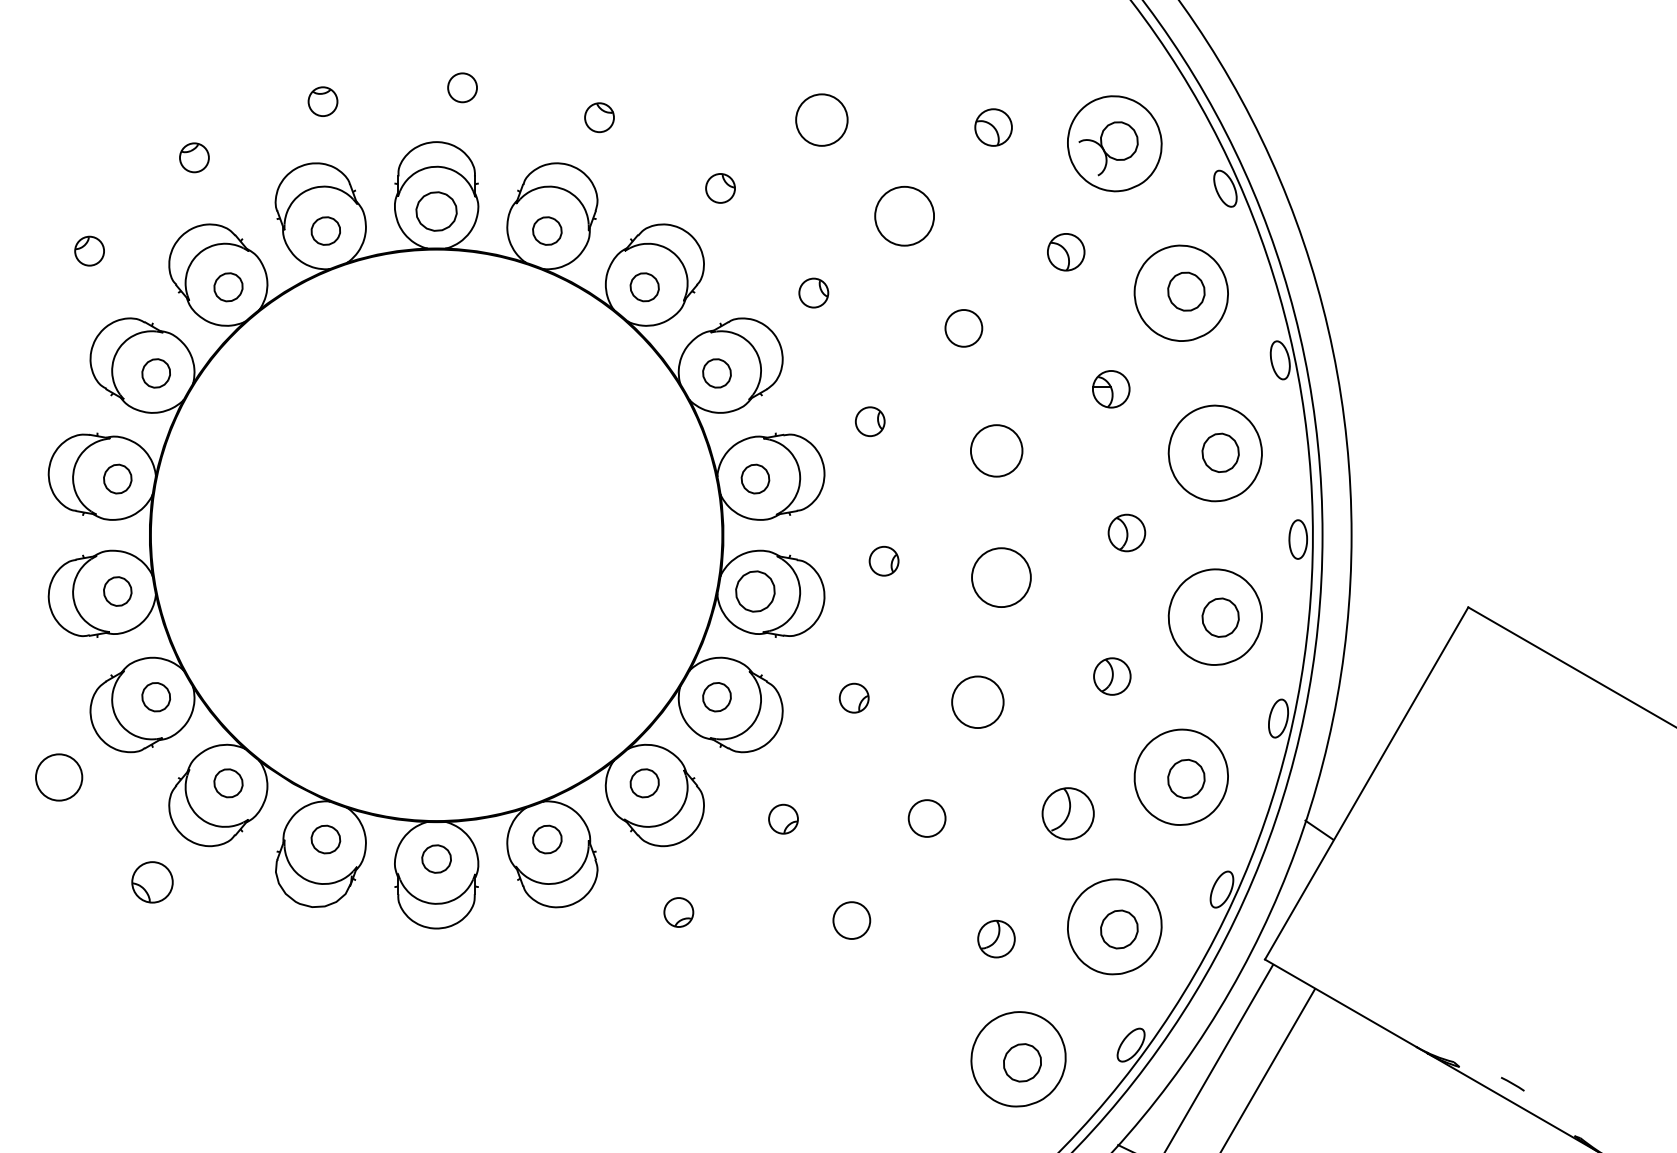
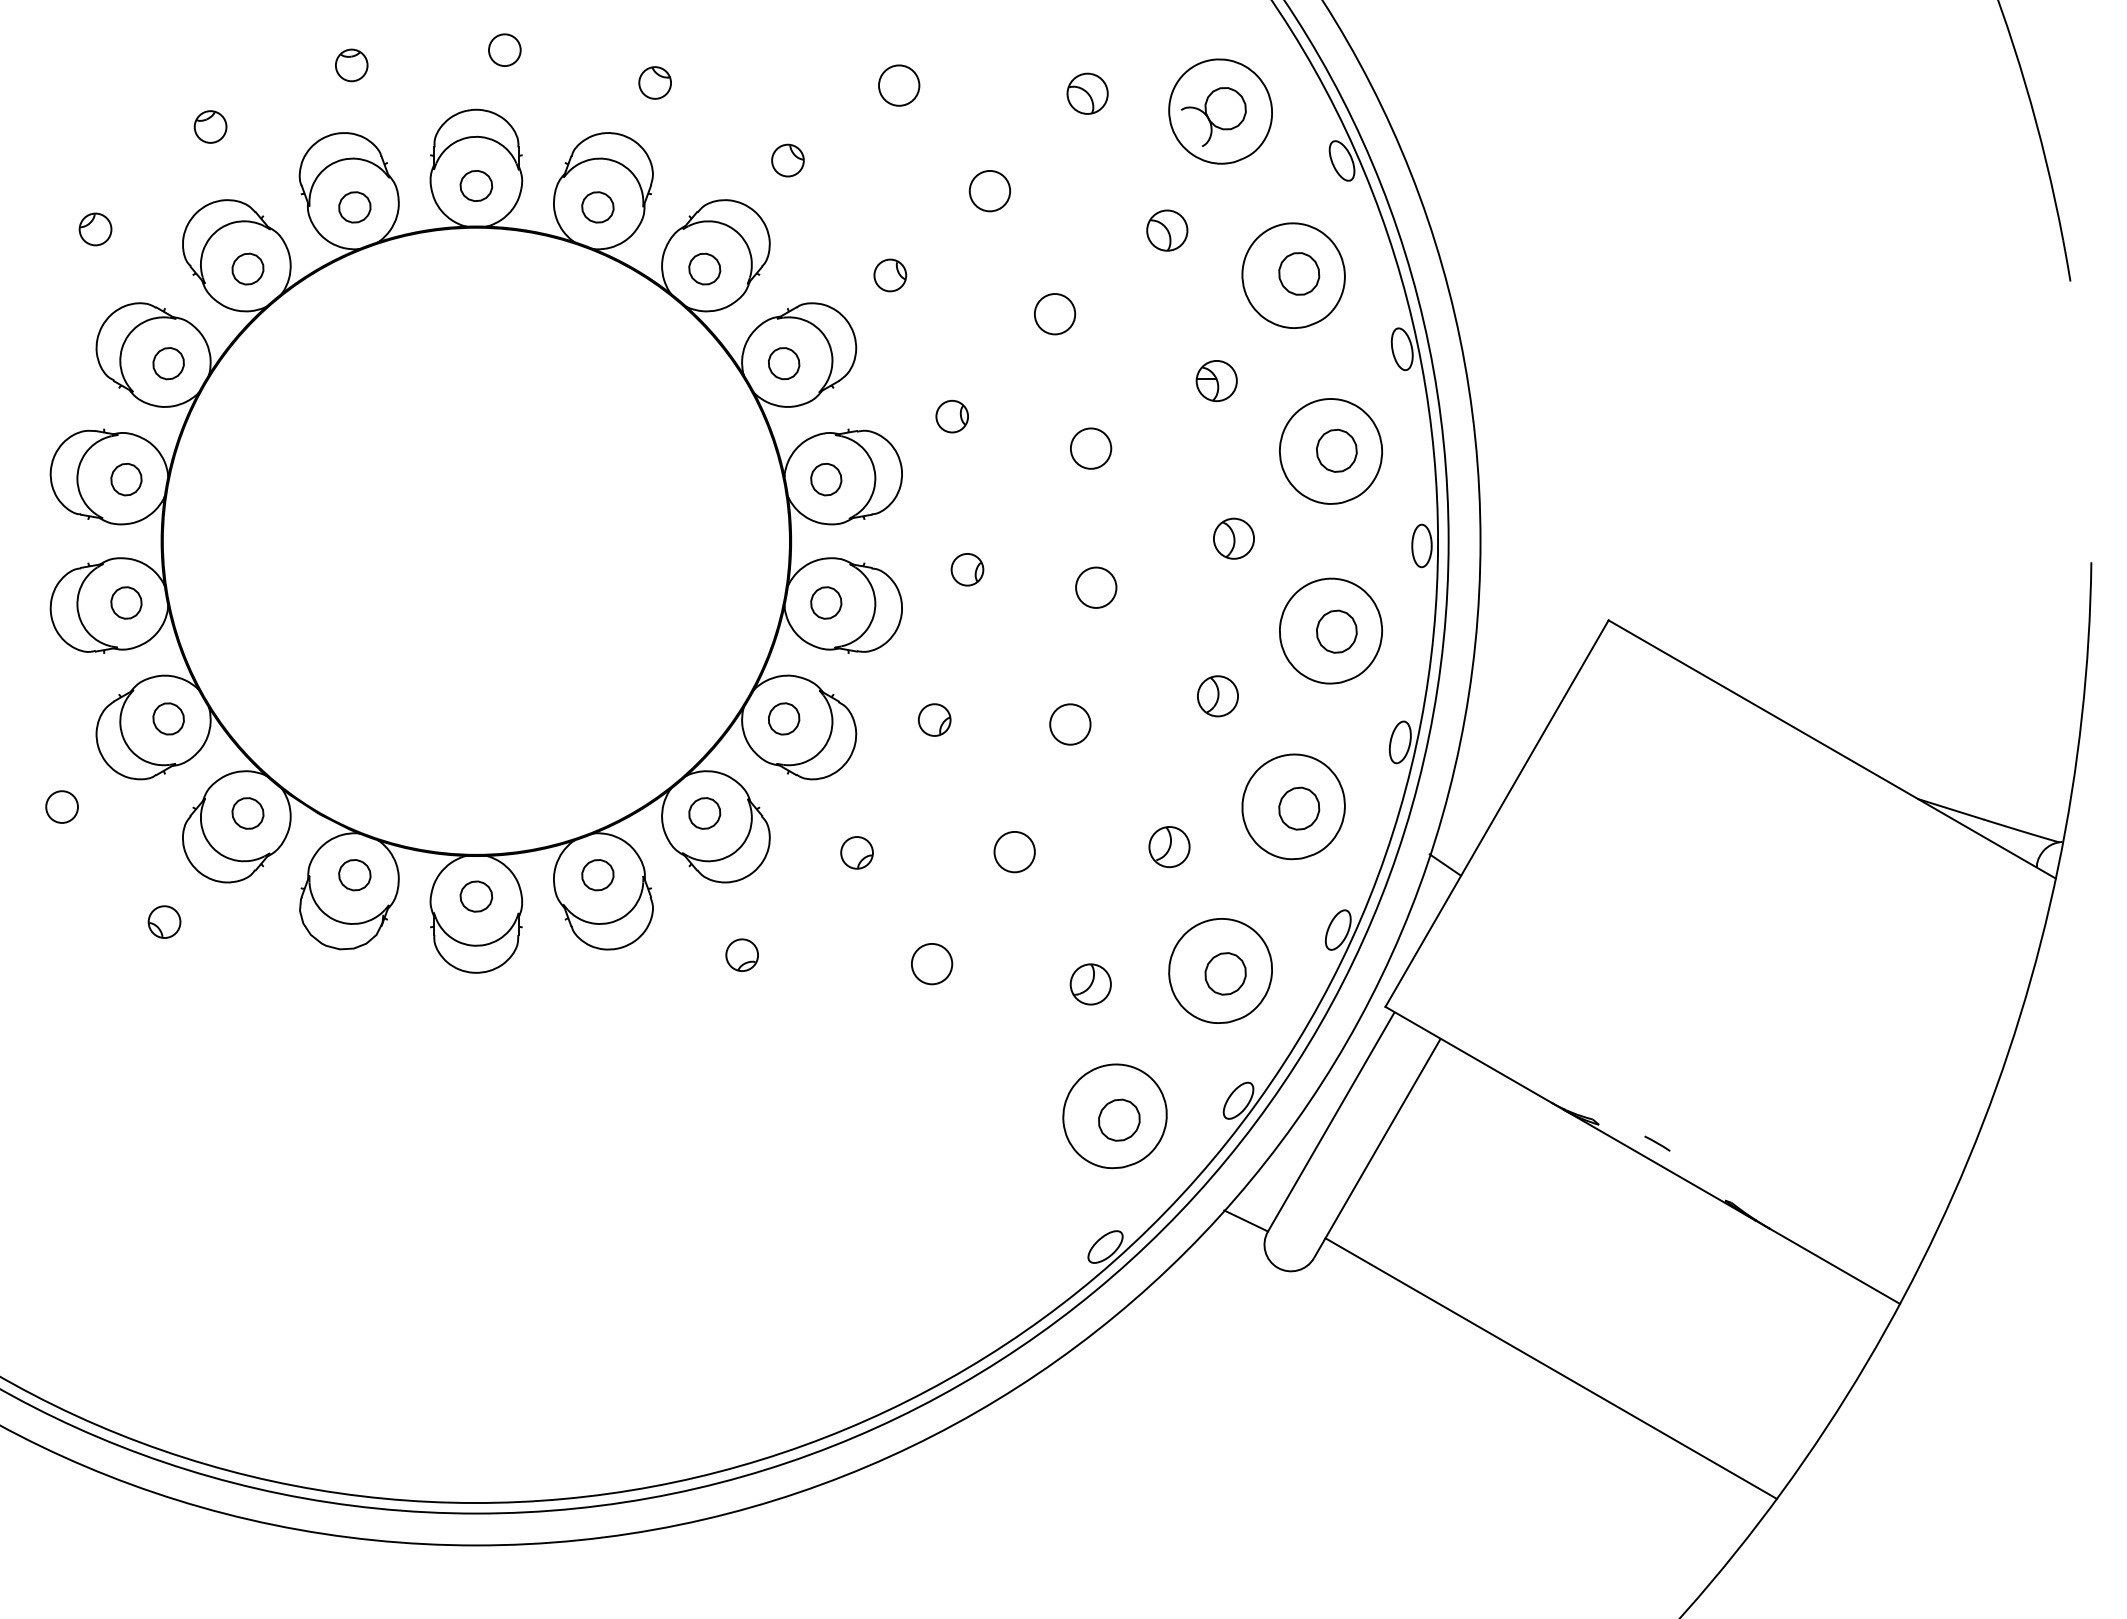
circle: (822, 119) -> (899, 85), size x0.71
part: (436, 211) -> (476, 185), size x0.71
circle: (904, 215) -> (989, 190), size x0.62
circle: (996, 450) -> (1090, 448), size x0.71
circle: (1001, 577) -> (1096, 587), size x0.62
part: (755, 591) -> (826, 602), size x0.71
circle: (977, 702) -> (1070, 724), size x0.71
circle: (58, 776) -> (61, 806), size x0.62
part: (1068, 814) -> (1169, 847), size x0.71
part: (152, 881) -> (164, 921), size x0.71

